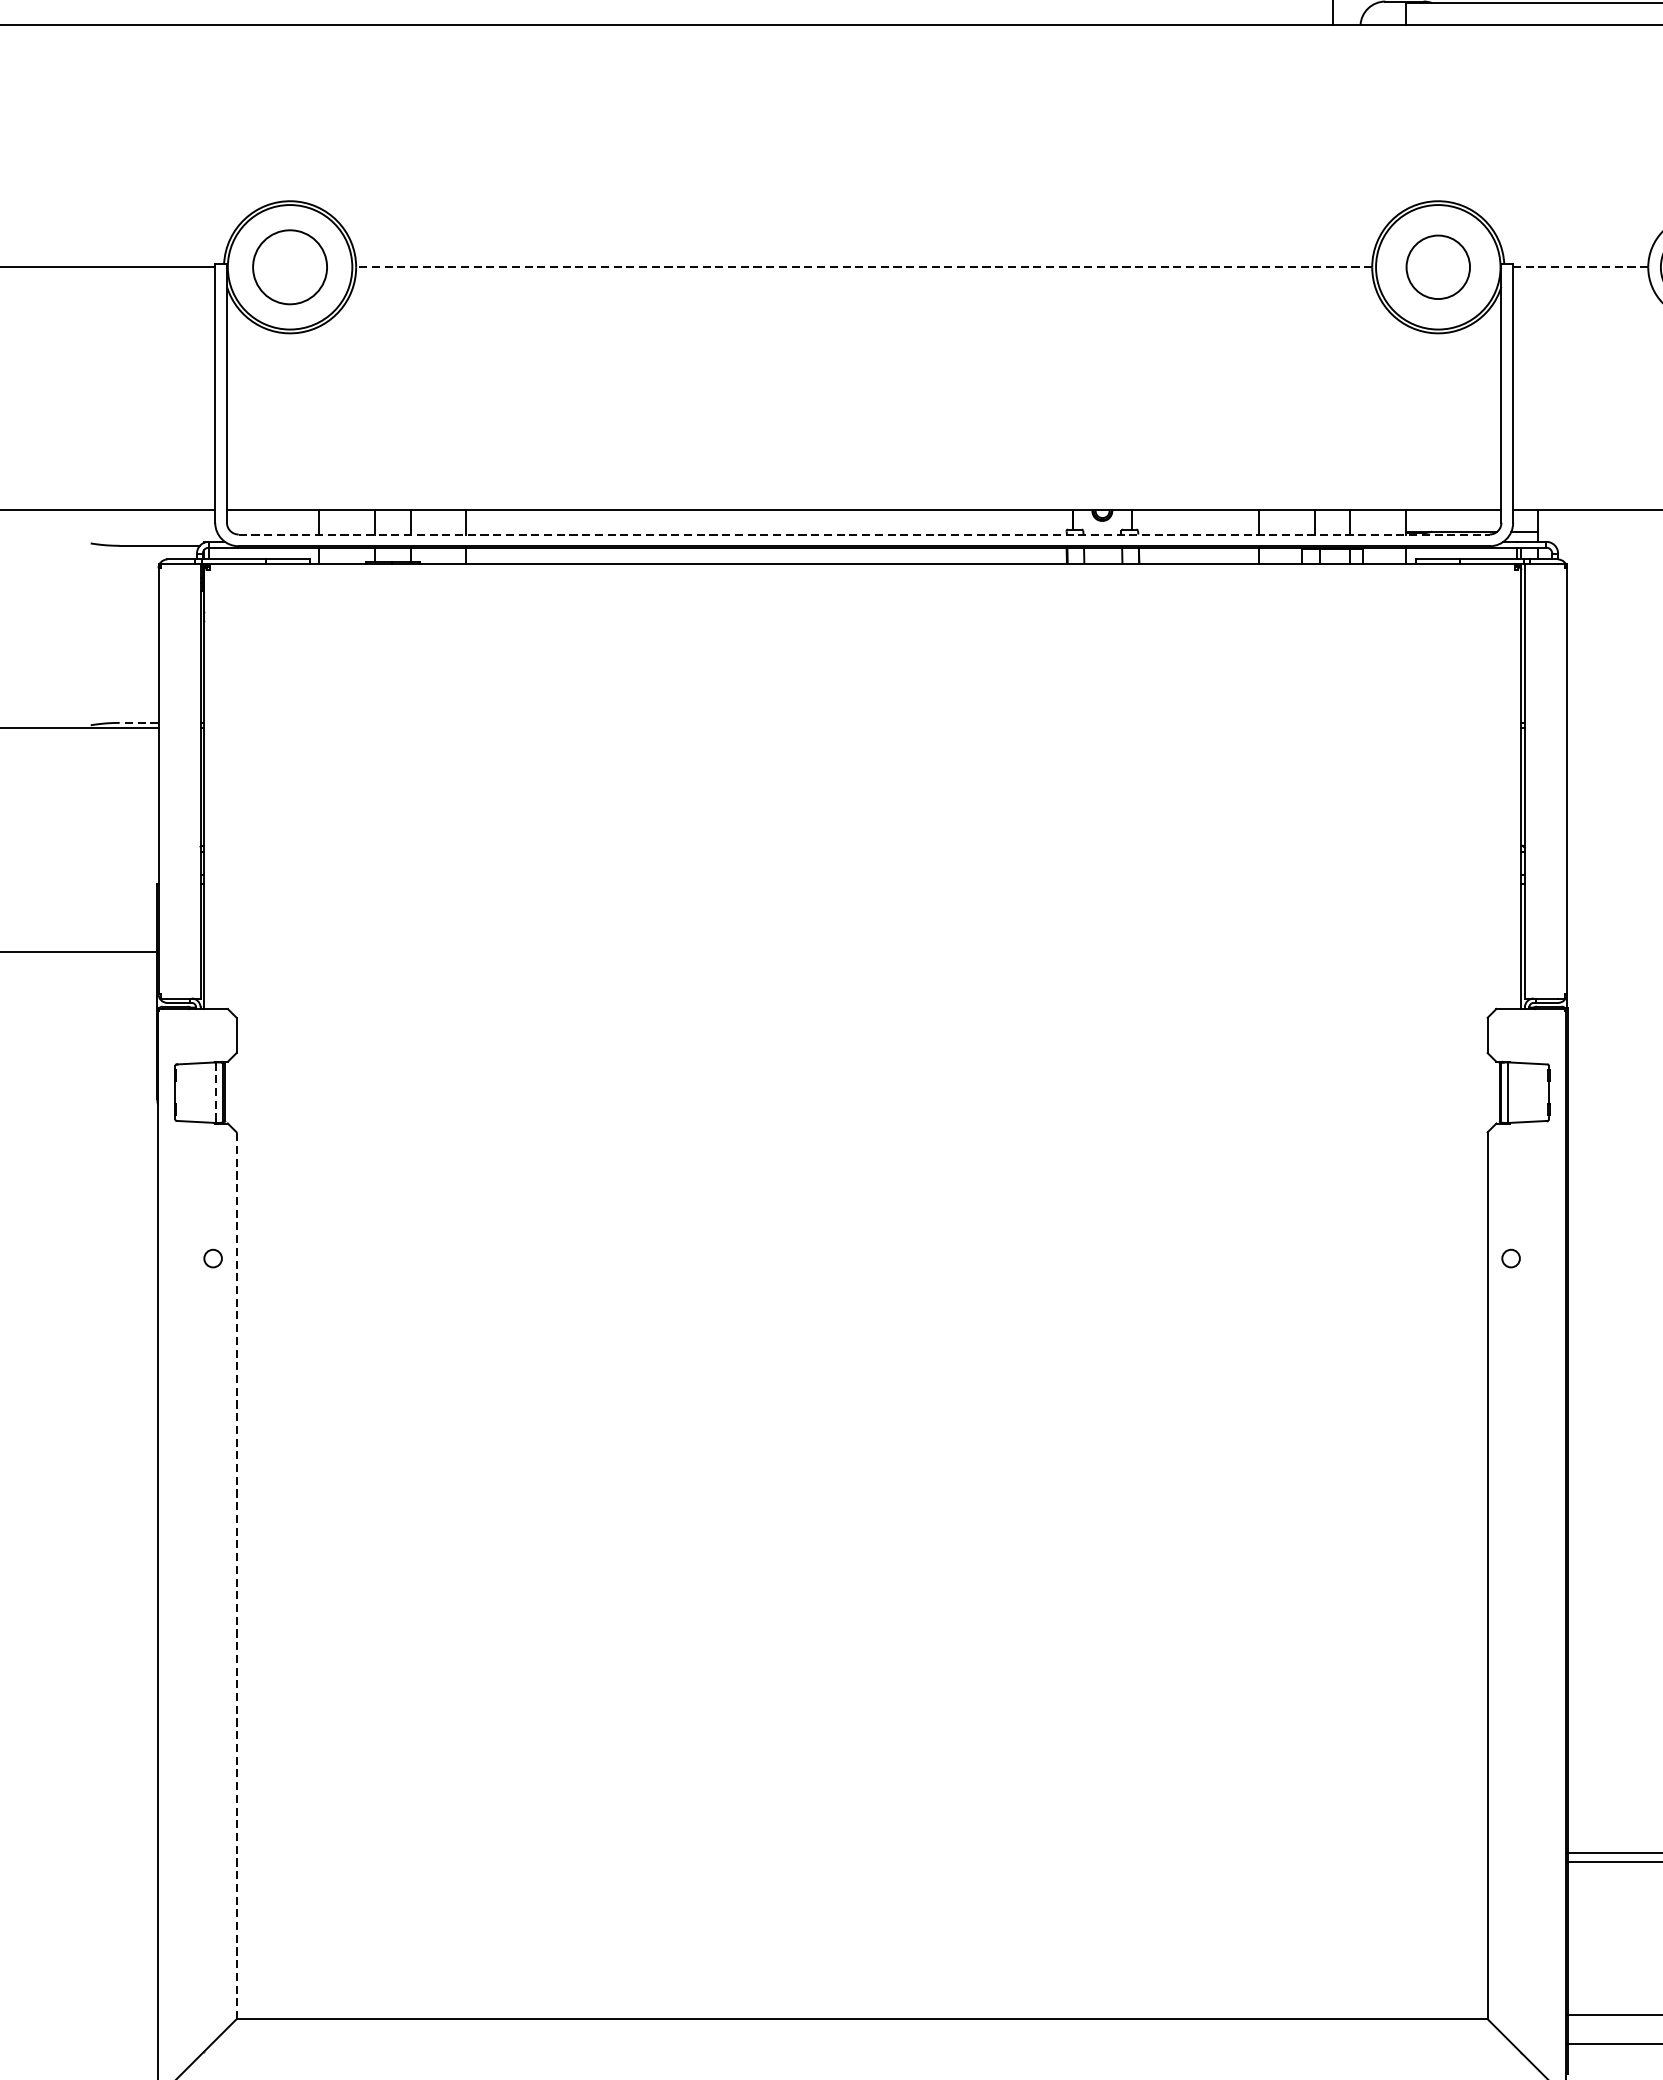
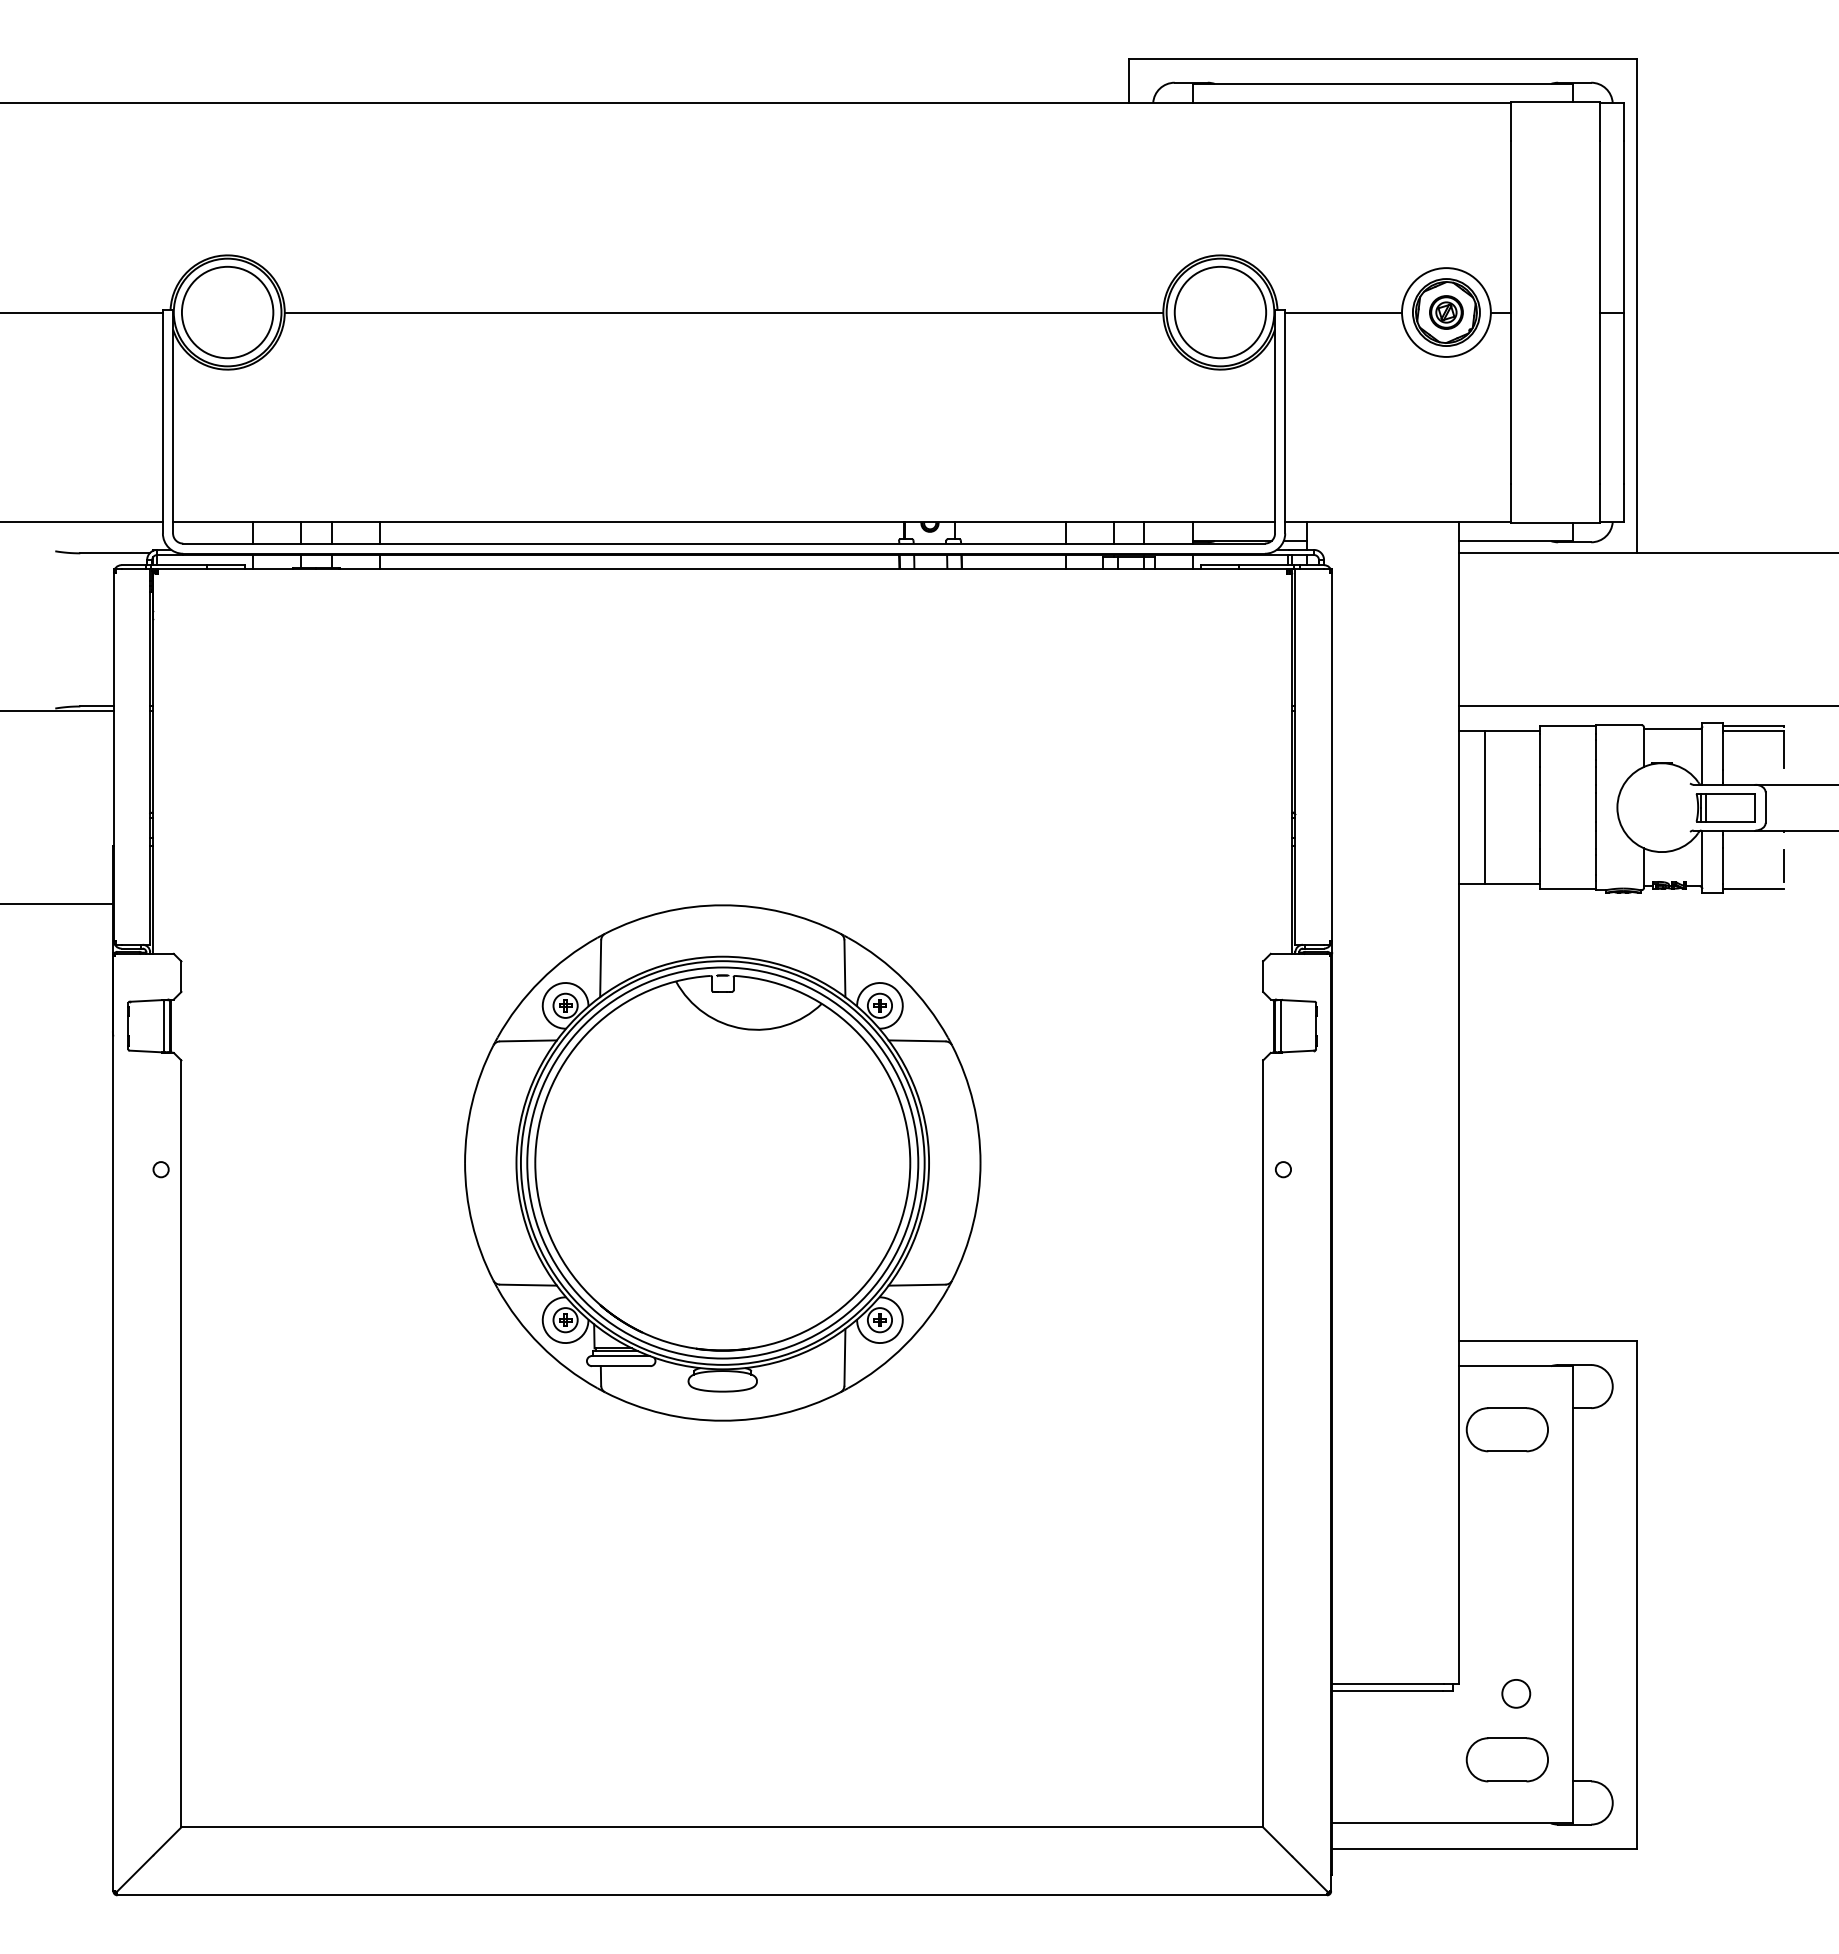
circle: (289, 267) -> (227, 312), size x1.43
line: (863, 267) -> (723, 312), dashed -> solid
circle: (1438, 267) -> (1220, 312), size x1.67
line: (1580, 267) -> (1343, 312), dashed -> solid
line: (864, 534) -> (724, 543), dashed -> solid
line: (139, 722) -> (97, 706), dashed -> solid
line: (215, 1093) -> (163, 1026), dashed -> solid
part: (862, 1250) -> (722, 1162), added
line: (236, 1575) -> (181, 1443), dashed -> solid

